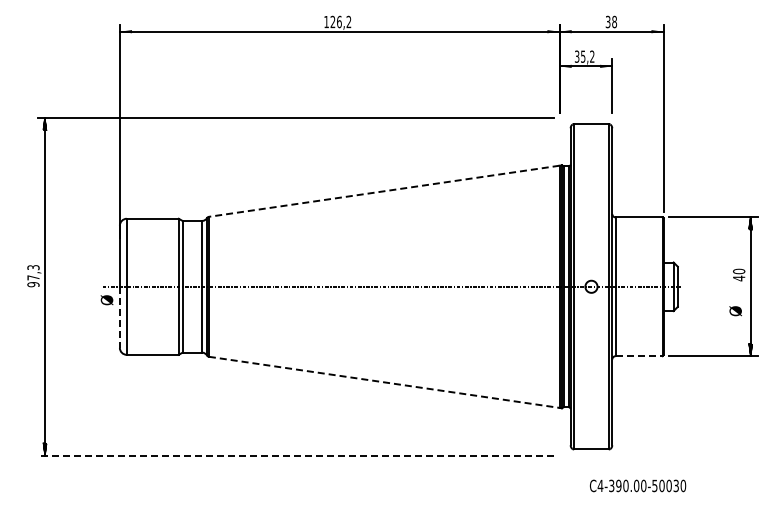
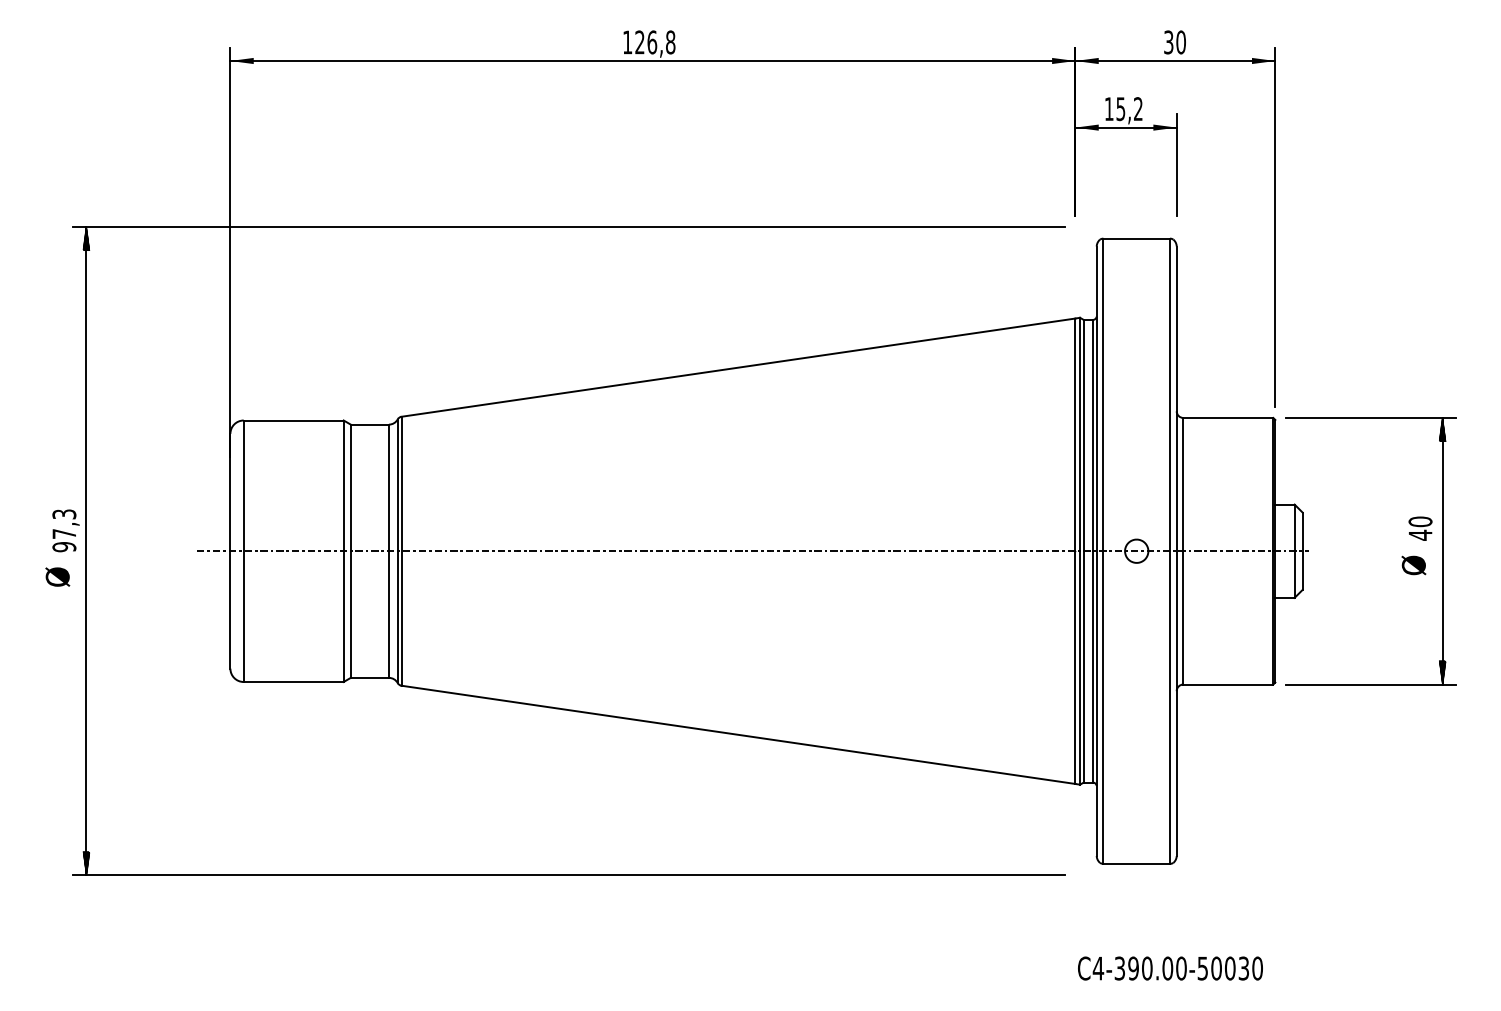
text: (614, 21) -> (1180, 41), 38 -> 30
text: (348, 22) -> (669, 43), 126,2 -> 126,8
text: (576, 56) -> (1107, 108), 35,2 -> 15,2
line: (383, 191) -> (737, 368), dashed -> solid
text: (106, 300) -> (56, 577), moved
text: (735, 311) -> (1413, 566), moved
line: (119, 317) -> (229, 610), dashed -> solid
line: (639, 356) -> (1229, 685), dashed -> solid
line: (384, 382) -> (738, 735), dashed -> solid
line: (295, 455) -> (567, 875), dashed -> solid
text: (638, 485) -> (1171, 967), moved

